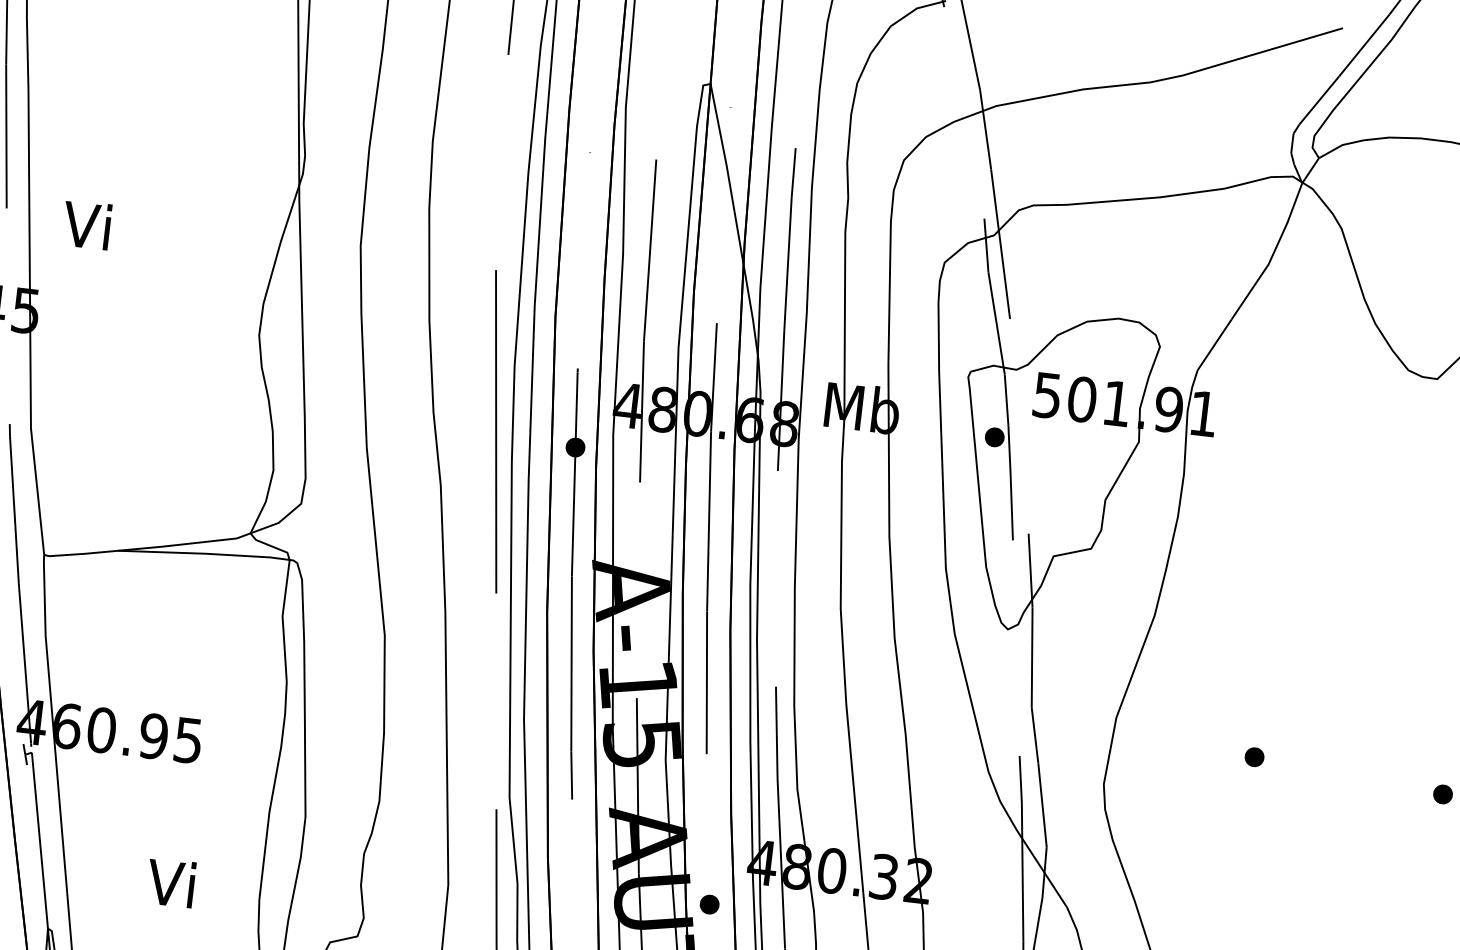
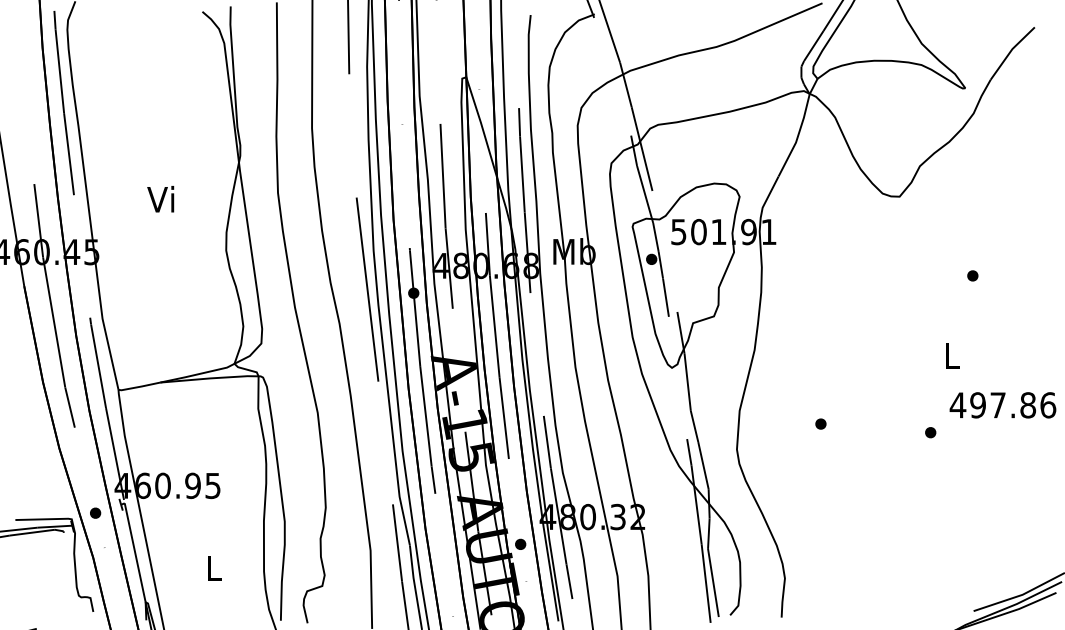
text: (86, 225) -> (160, 199), moved
text: (170, 881) -> (212, 567), Vi -> L

